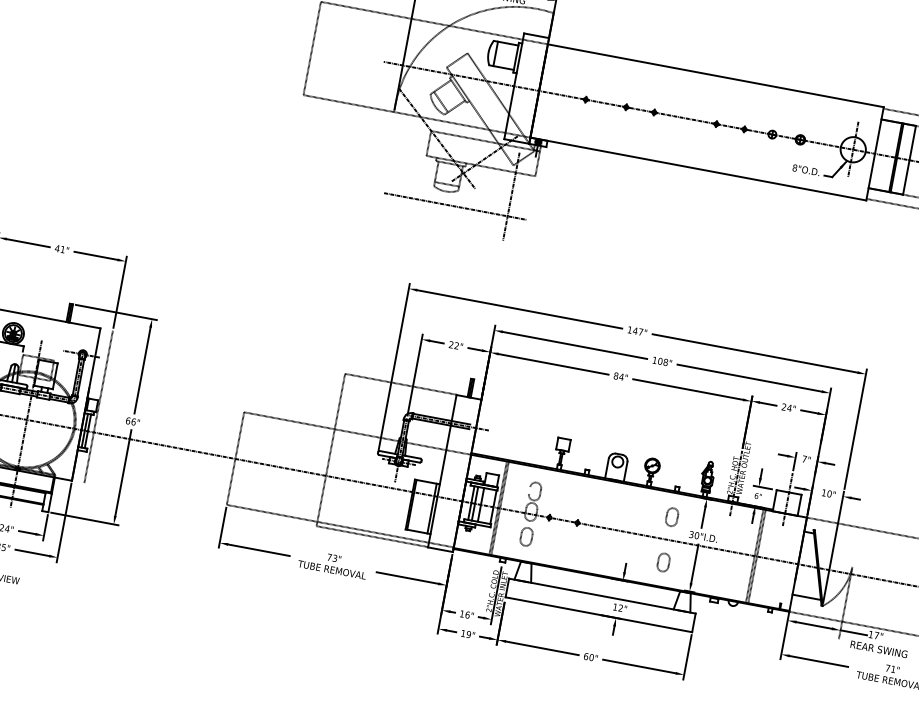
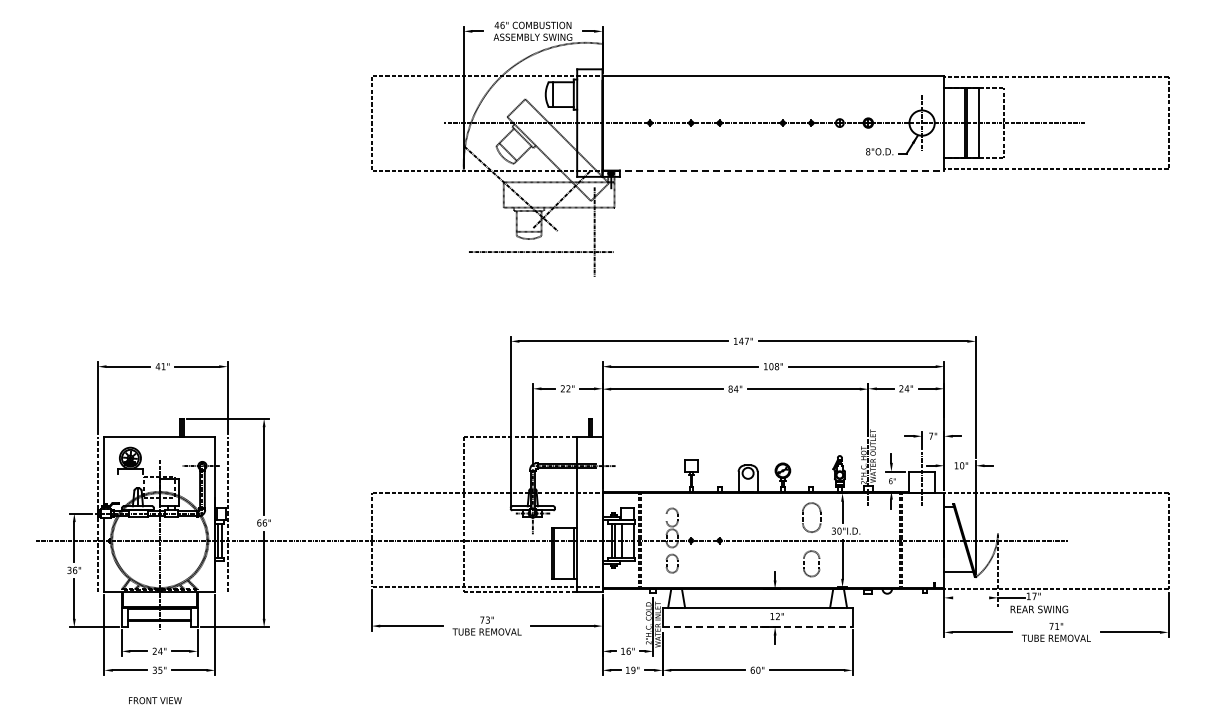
line: (698, 169) -> (773, 170), solid -> dashed
part: (671, 517) -> (811, 517), size x1.6
part: (663, 562) -> (811, 563), size x1.4
line: (598, 614) -> (757, 626), solid -> dashed
line: (814, 625) -> (971, 597), removed

